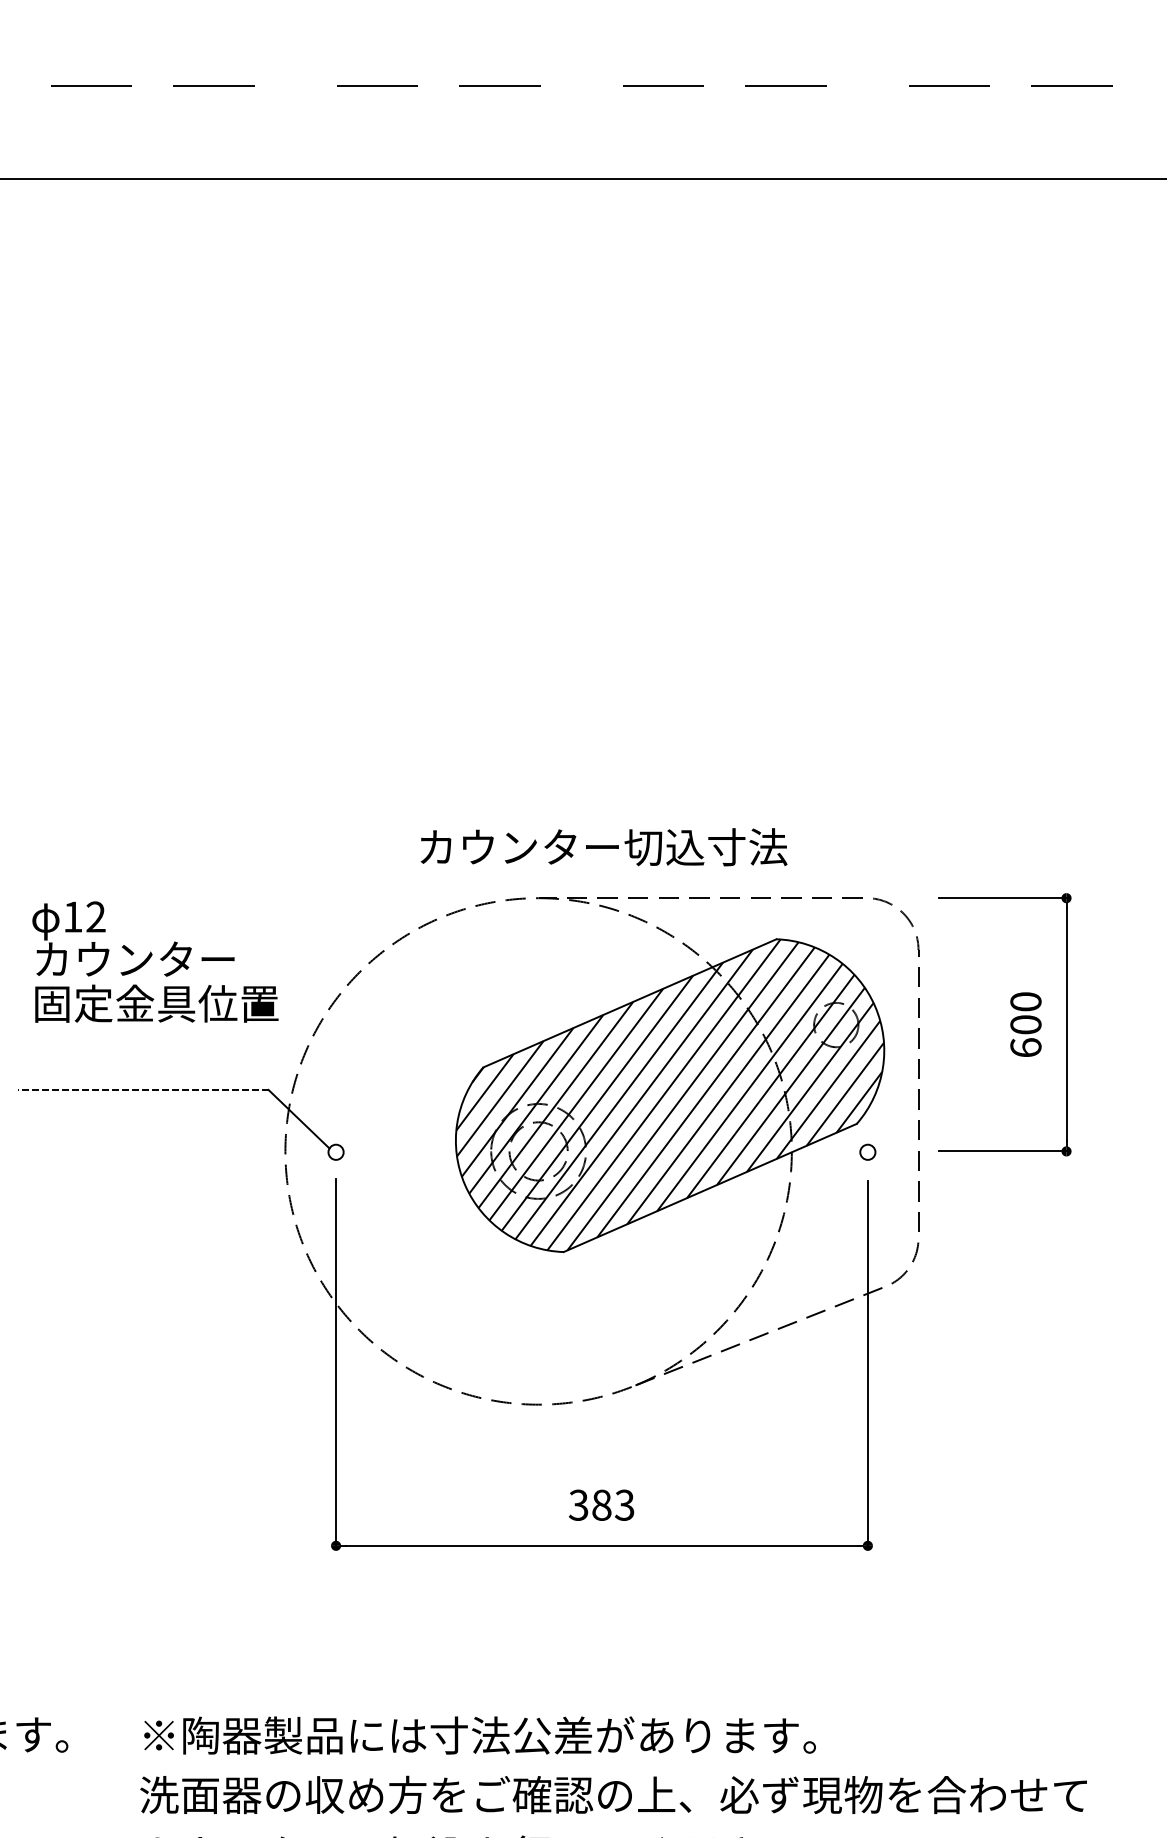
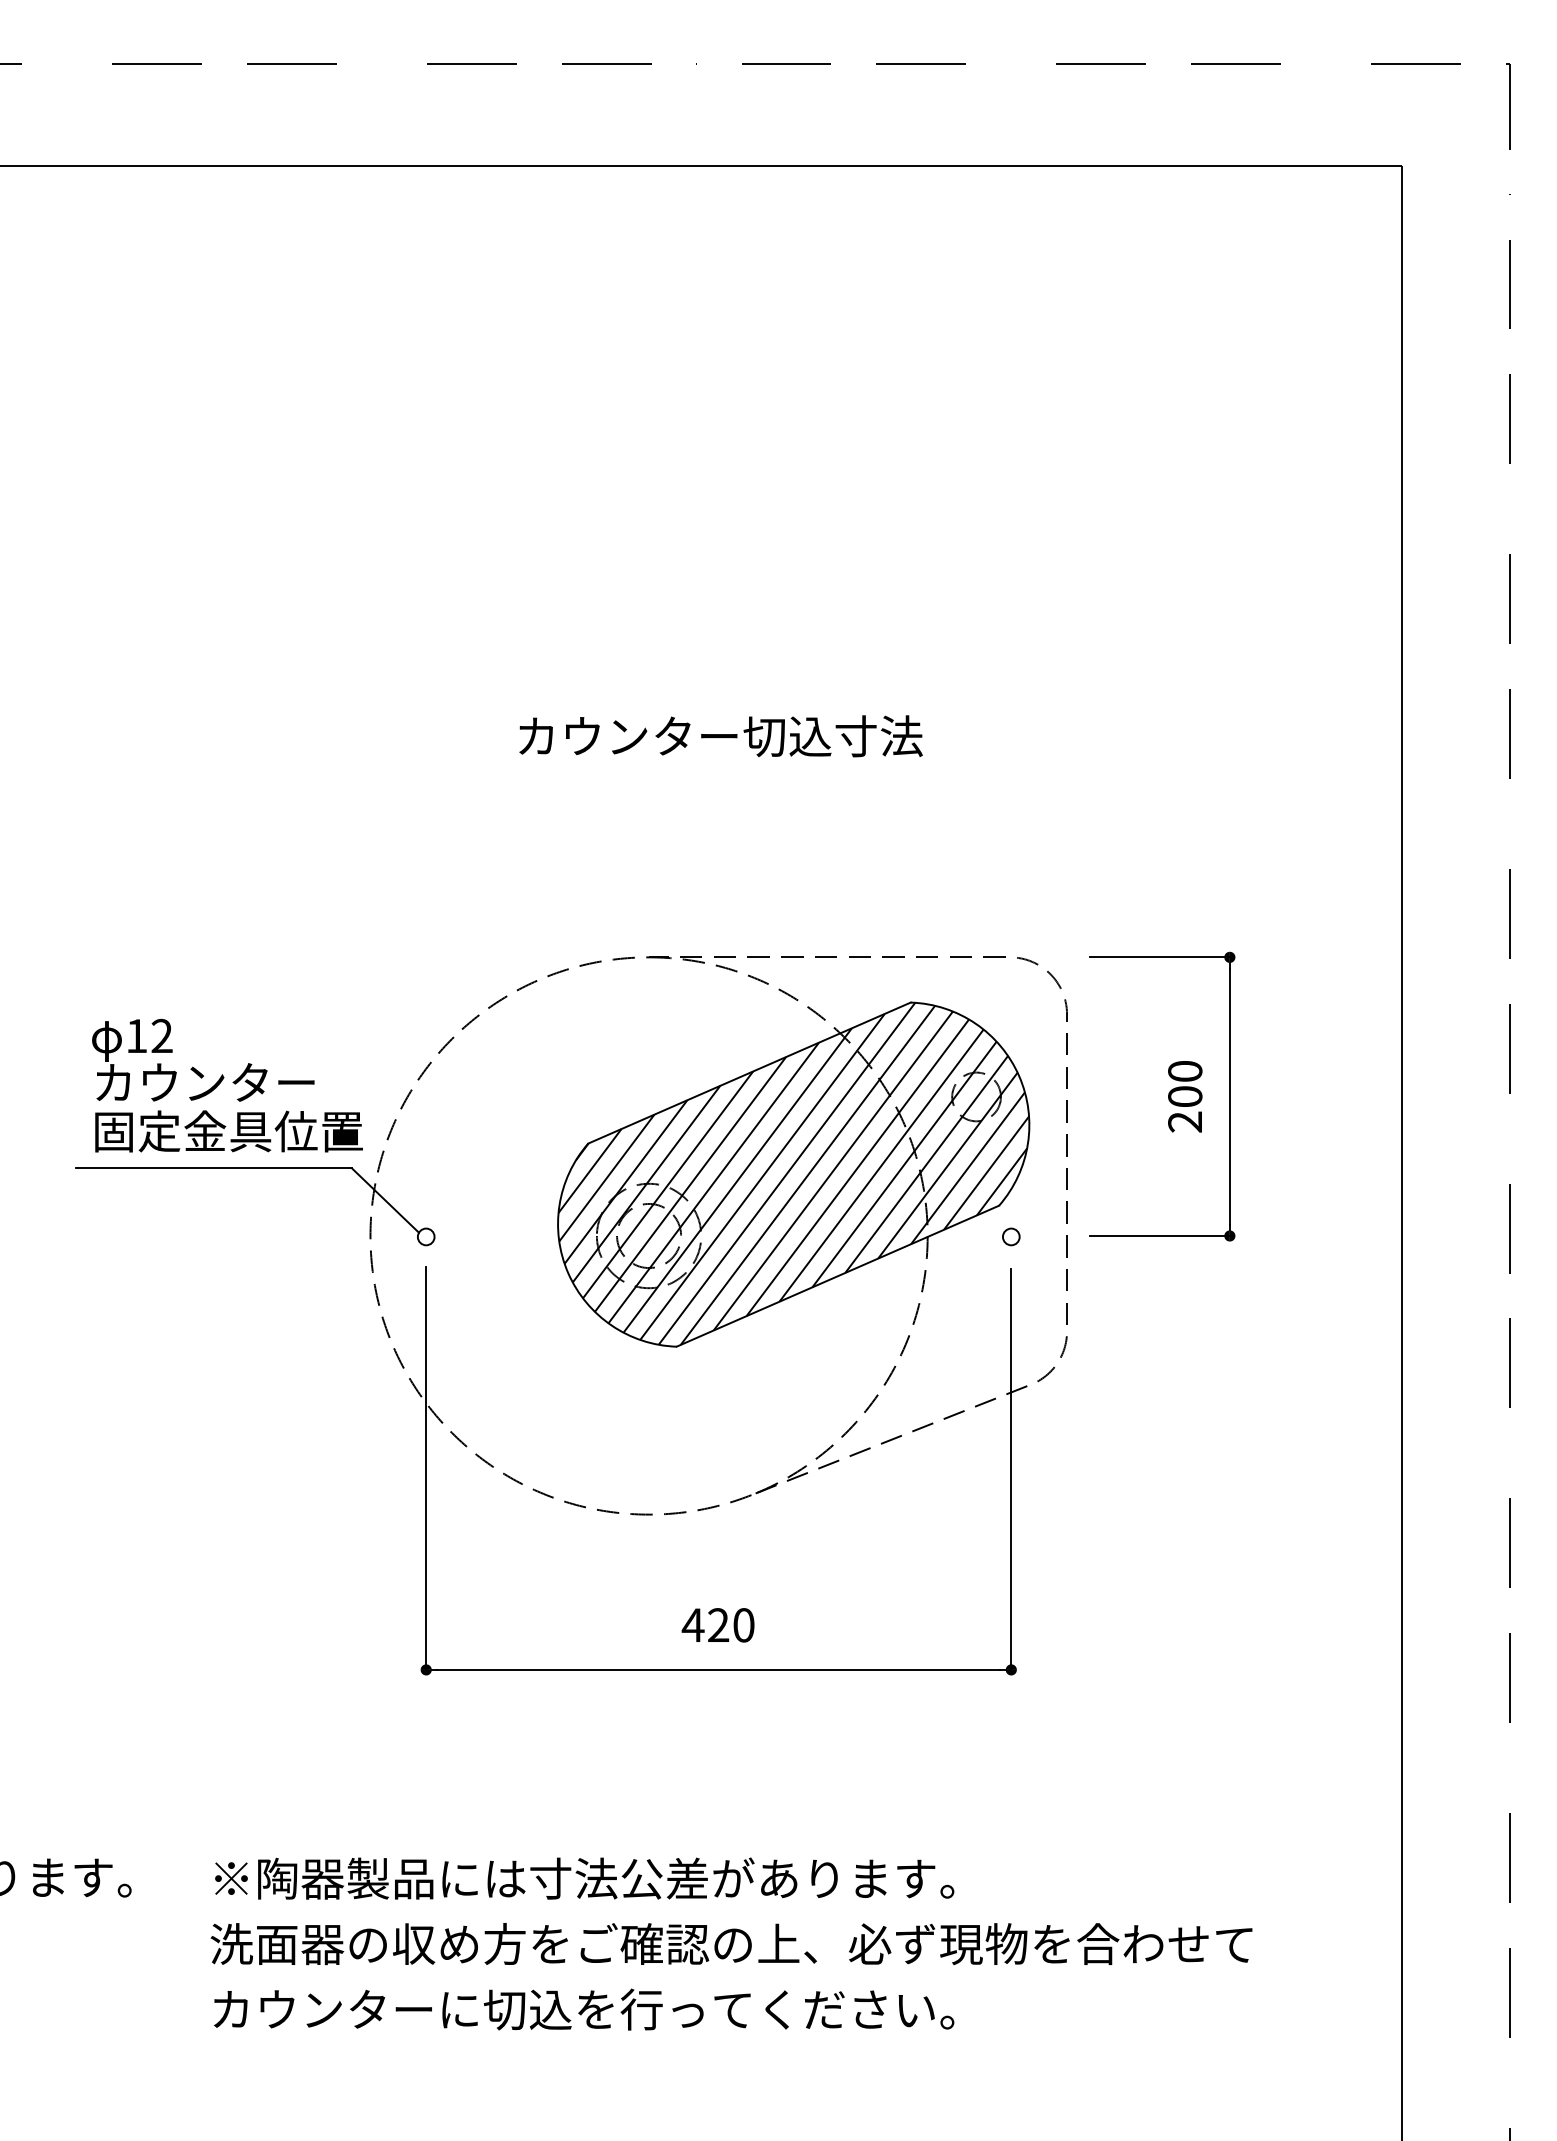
text: (603, 847) -> (720, 736), moved
text: (155, 961) -> (227, 1085), moved
text: (1026, 1047) -> (1185, 1121), 600 -> 200
line: (142, 1090) -> (213, 1168), dashed -> solid
text: (600, 1505) -> (717, 1625), 383 -> 420

